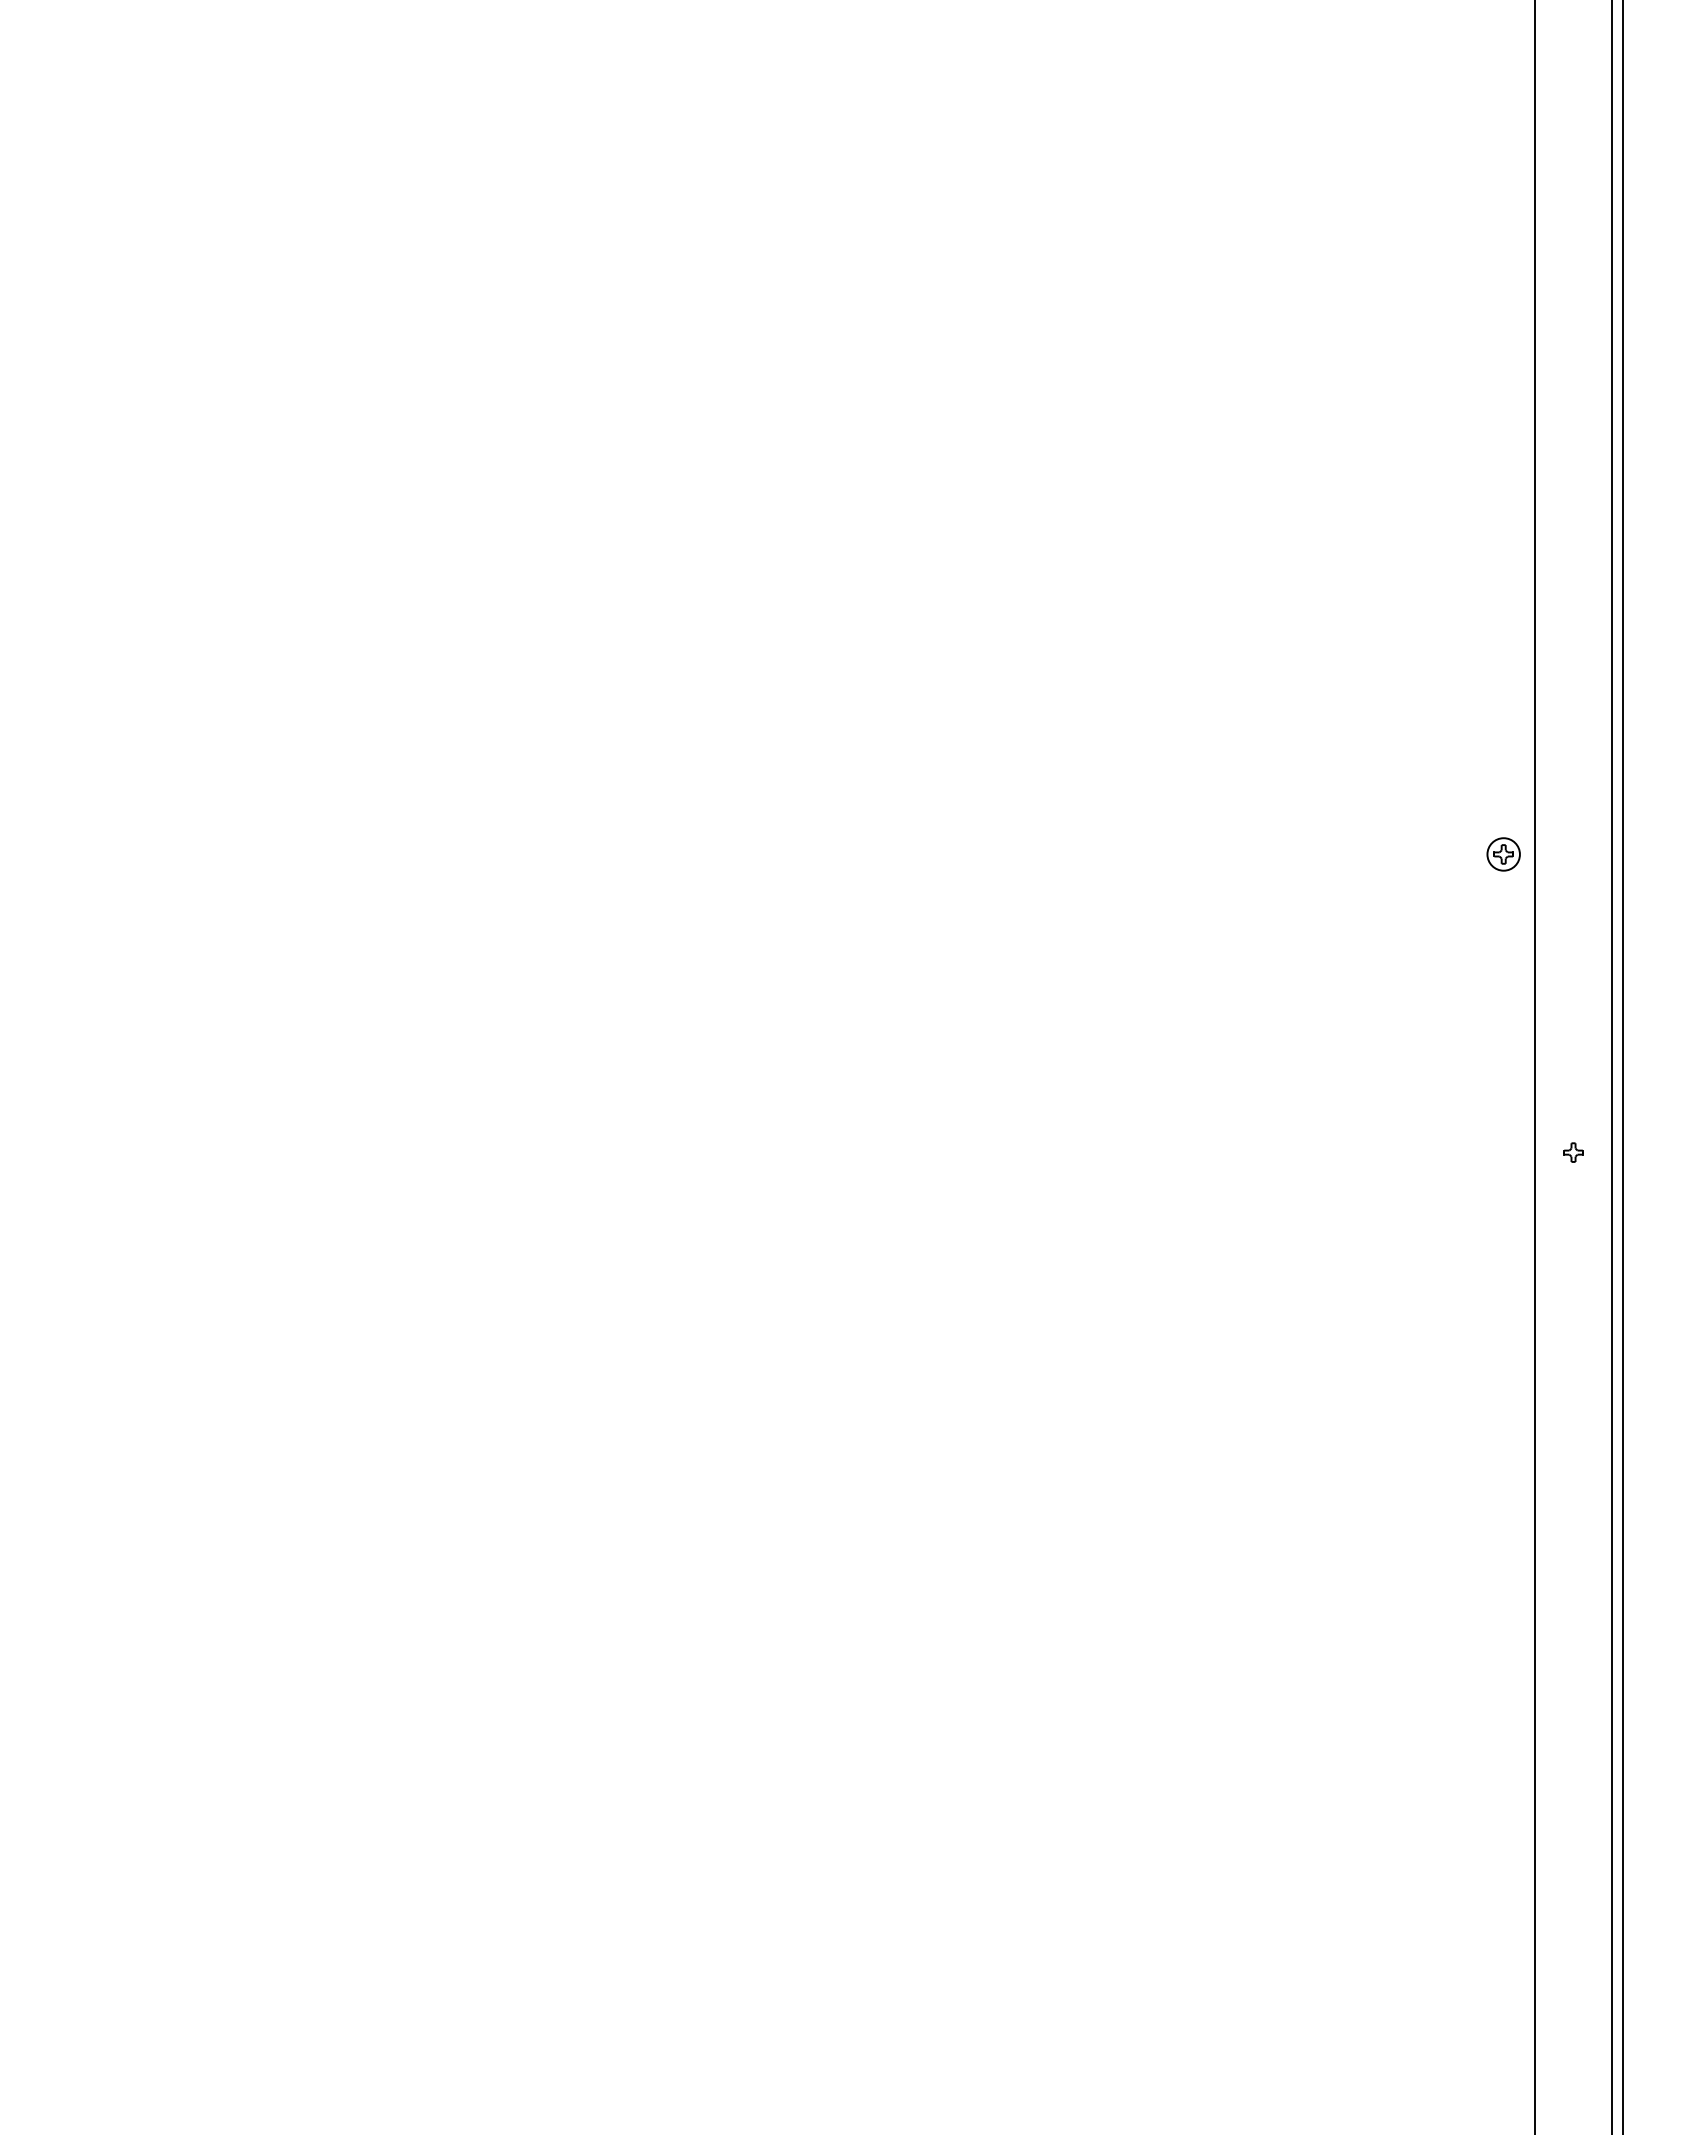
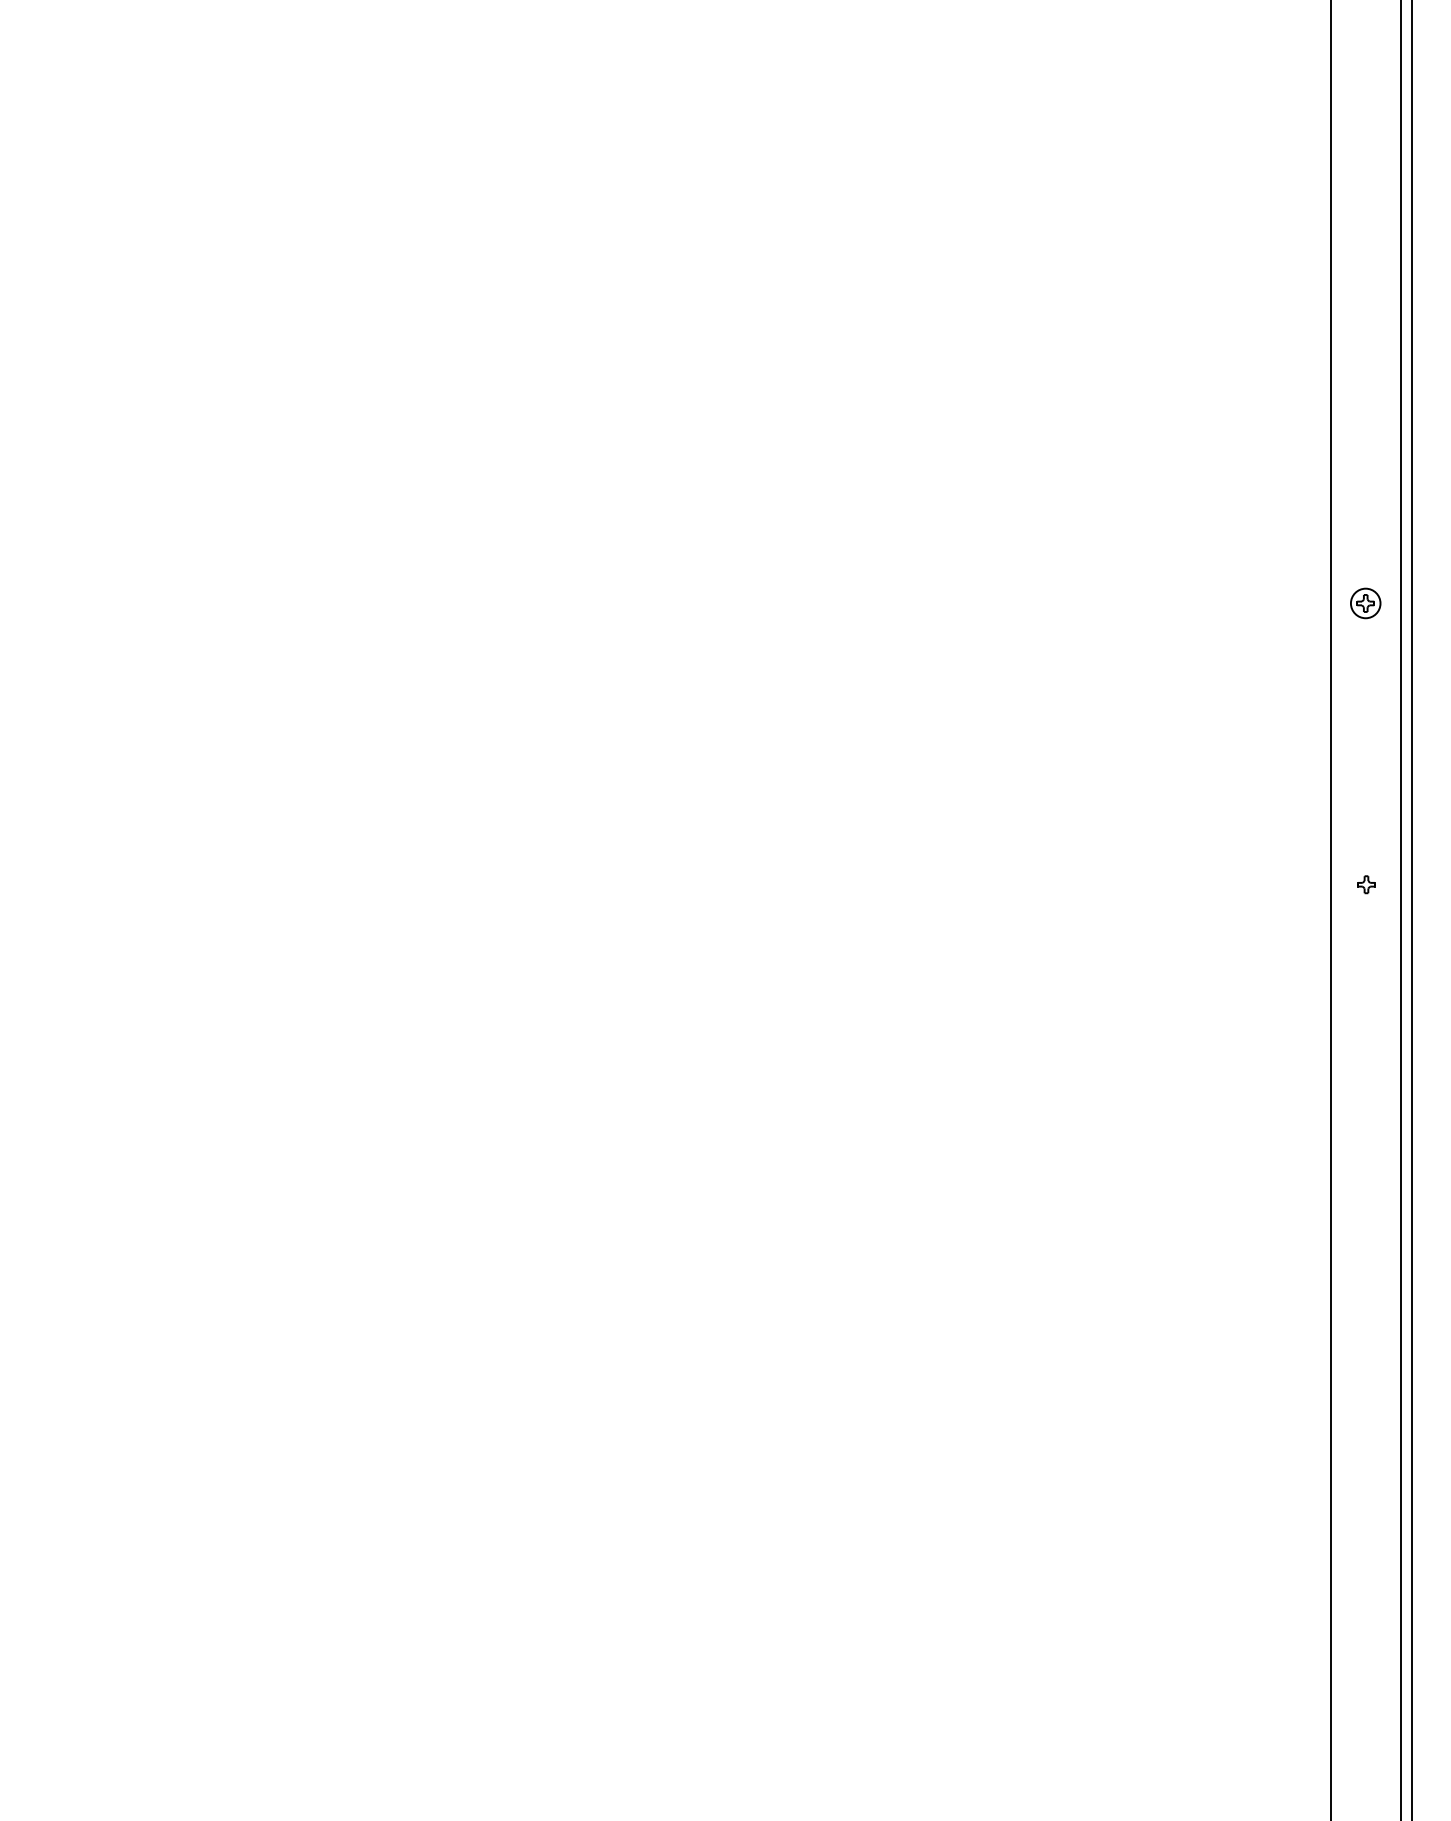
part: (1503, 854) -> (1365, 603), moved

